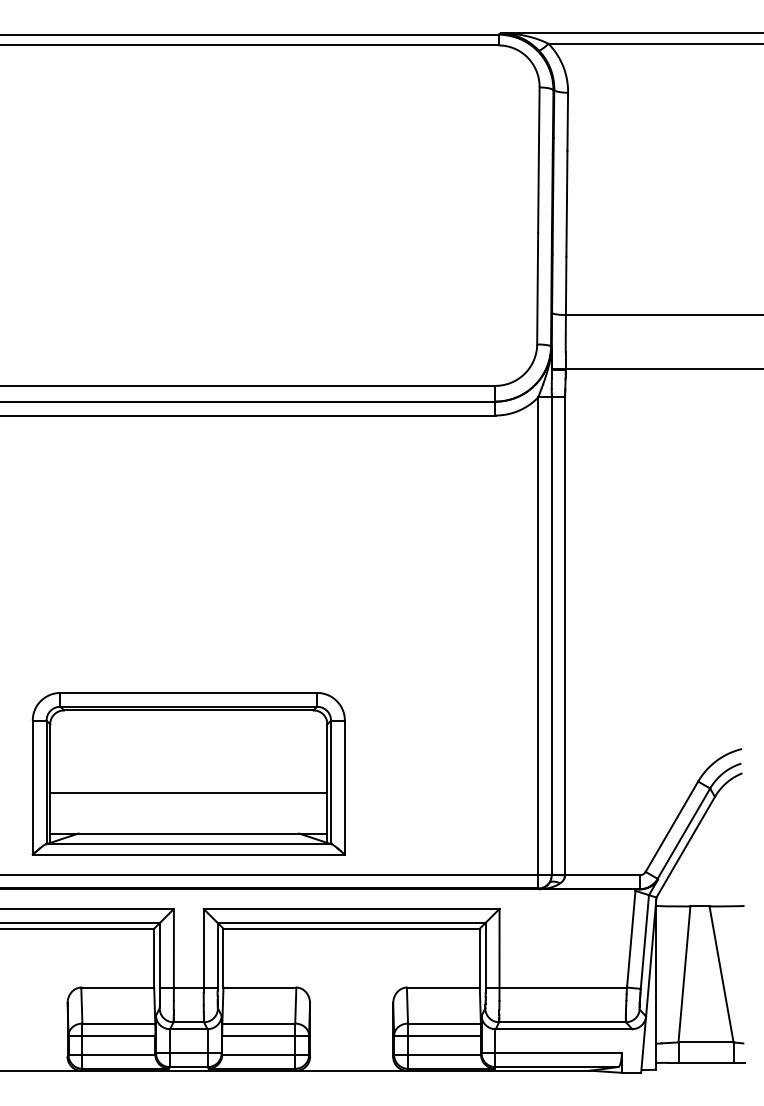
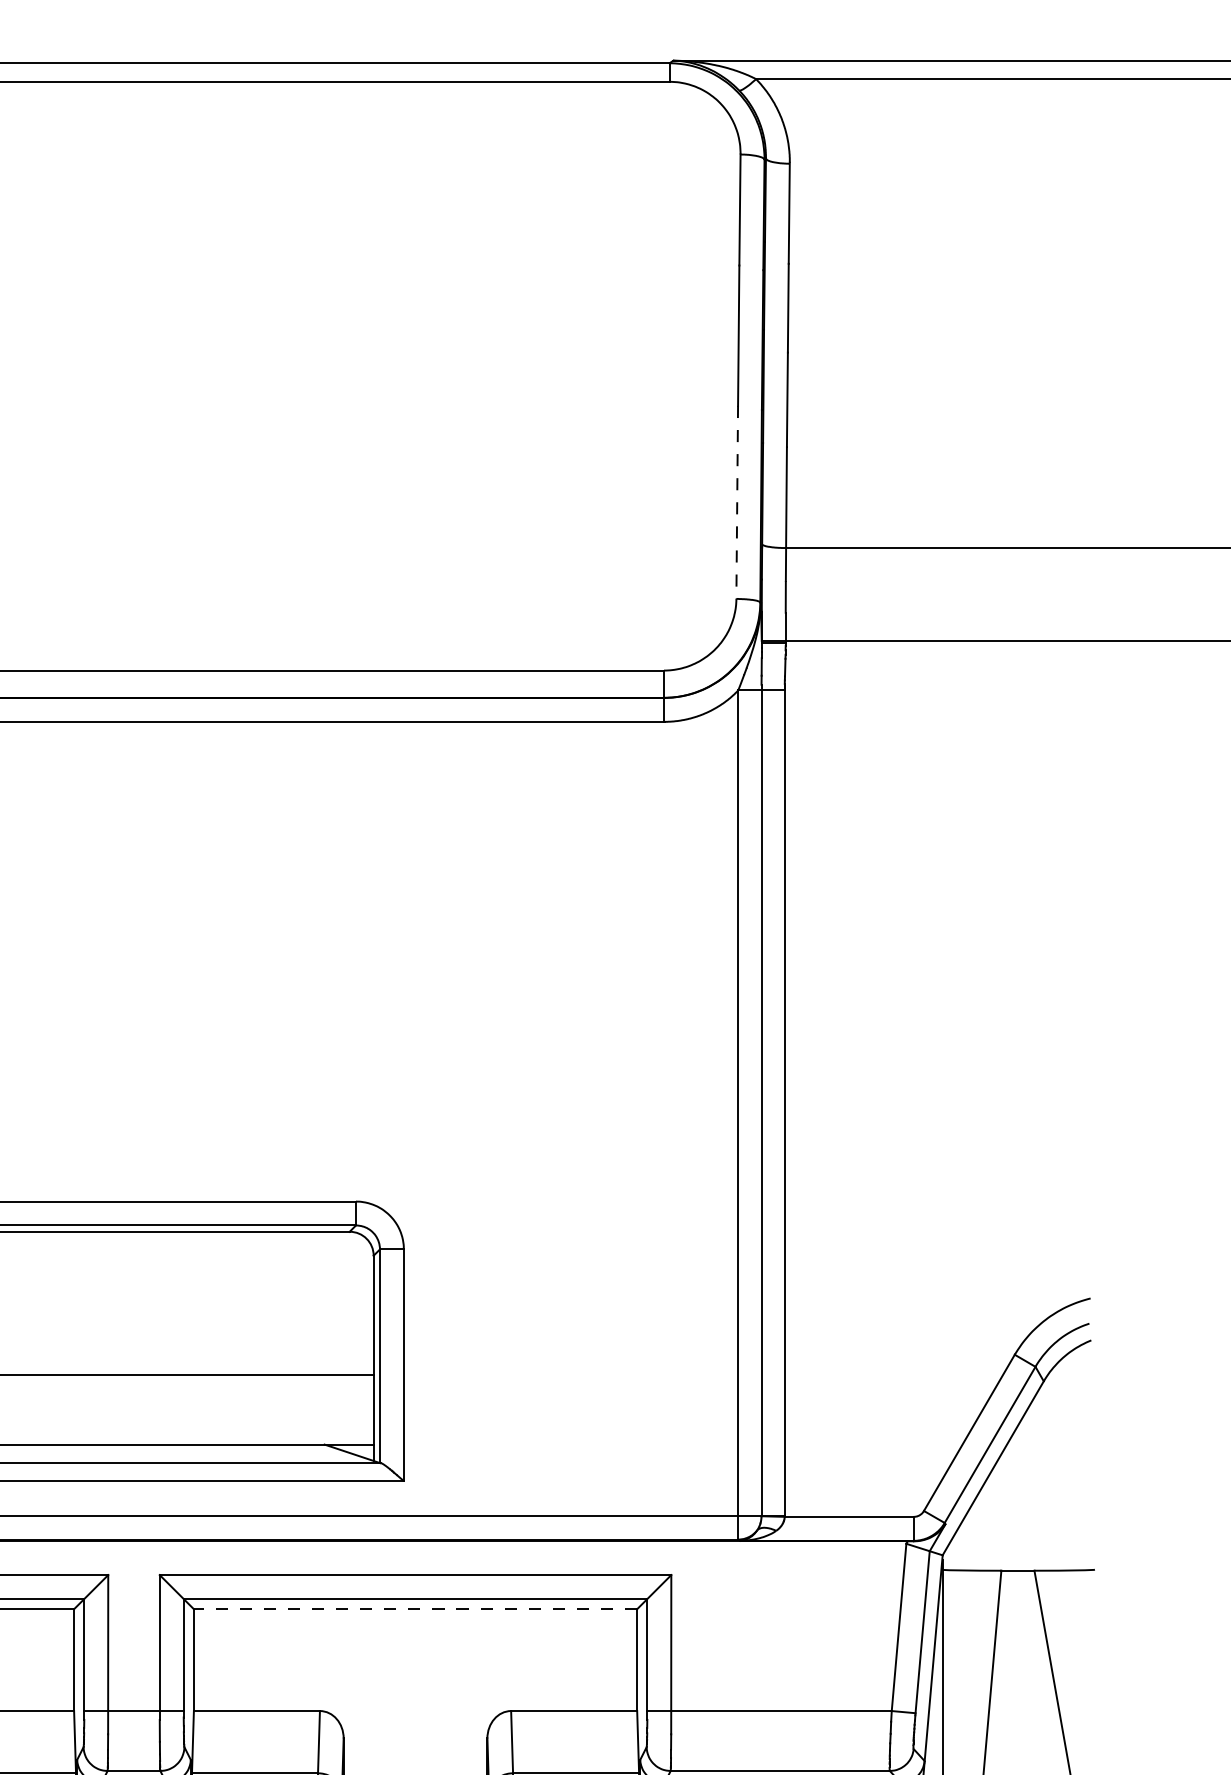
line: (537, 288) -> (736, 502), solid -> dashed
line: (351, 928) -> (415, 1608), solid -> dashed

